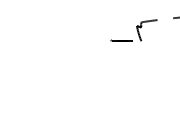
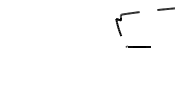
line: (121, 40) -> (138, 46), moved

